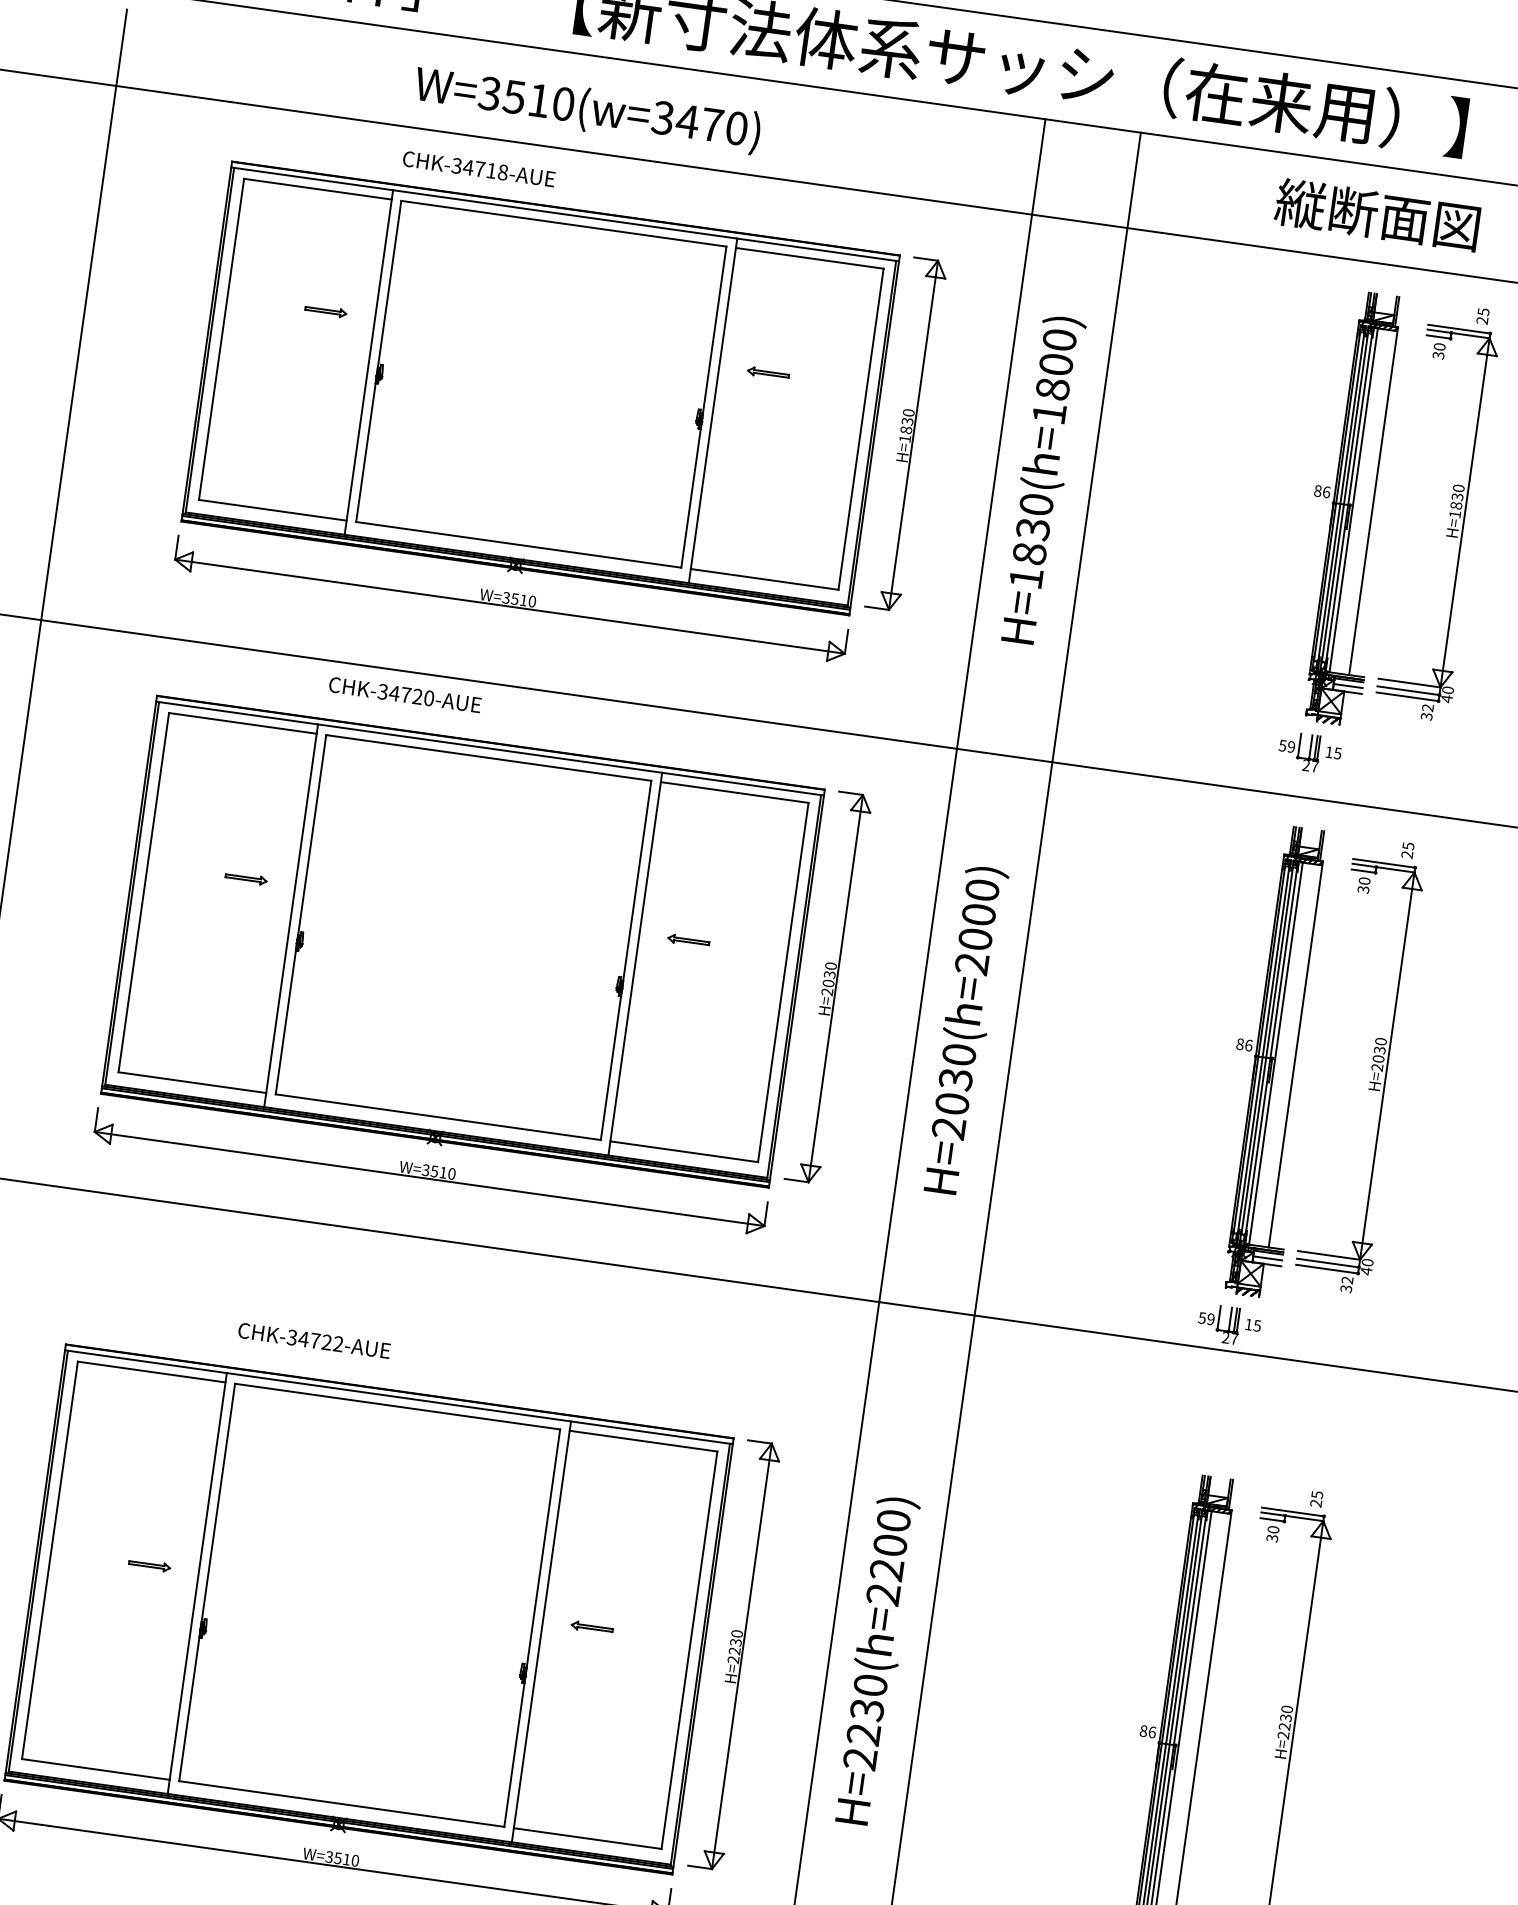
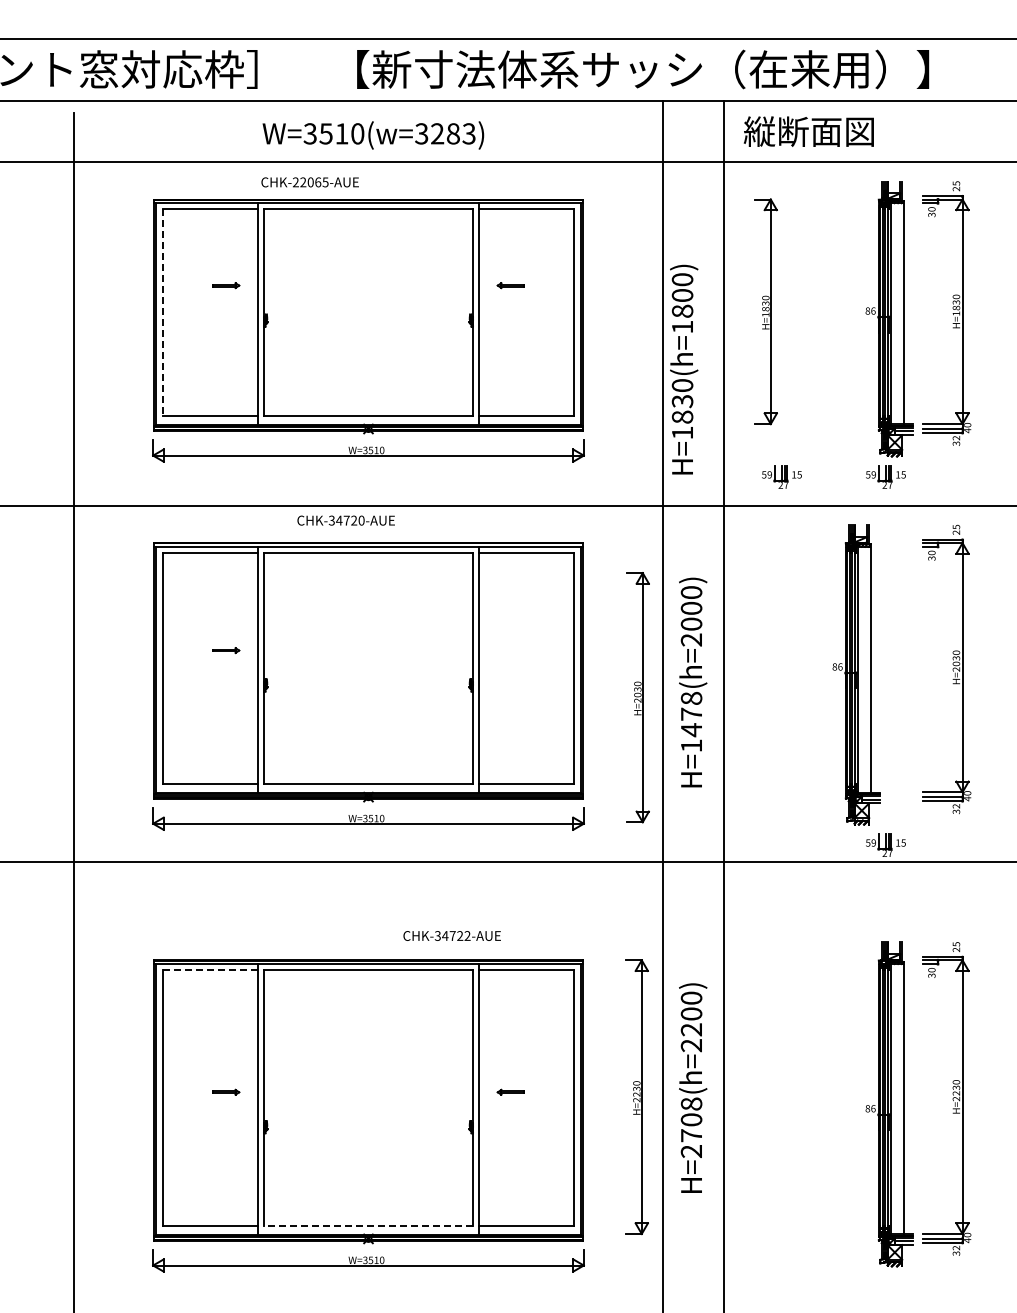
text: (711, 124) -> (452, 133), W=3510(w=3470) -> W=3510(w=3283)
text: (479, 169) -> (310, 182), CHK-34718-AUE -> CHK-22065-AUE
text: (1376, 214) -> (808, 131), moved
line: (220, 340) -> (162, 313), solid -> dashed
part: (905, 433) -> (765, 311), moved
text: (1043, 480) -> (684, 369), moved
text: (404, 694) -> (345, 520), moved
part: (1147, 729) -> (781, 476), added
part: (688, 940) -> (510, 650), removed
part: (827, 987) -> (637, 697), moved
part: (1272, 1060) -> (856, 674), moved
text: (953, 1092) -> (691, 722), H=2030(h=2000) -> H=1478(h=2000)
text: (313, 1339) -> (451, 935), moved
line: (150, 1372) -> (209, 970), solid -> dashed
part: (733, 1655) -> (636, 1097), moved
text: (867, 1709) -> (691, 1119), H=2230(h=2200) -> H=2708(h=2200)
line: (341, 1803) -> (368, 1225), solid -> dashed

